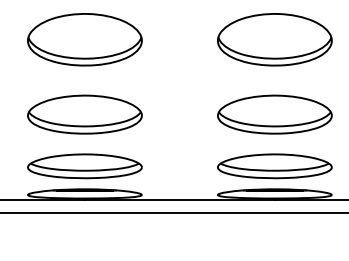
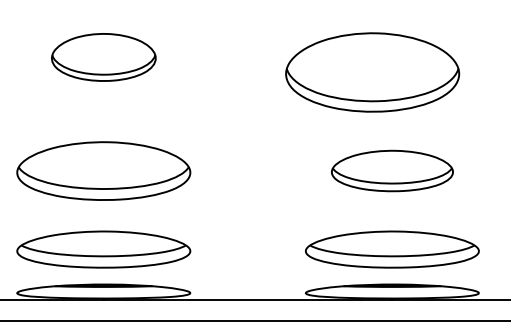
part: (84, 39) -> (103, 56), size x0.6
part: (274, 39) -> (372, 72), moved
part: (274, 114) -> (391, 170), size x0.7

